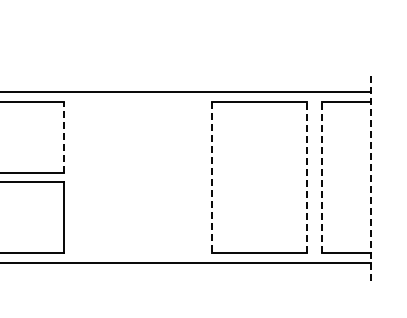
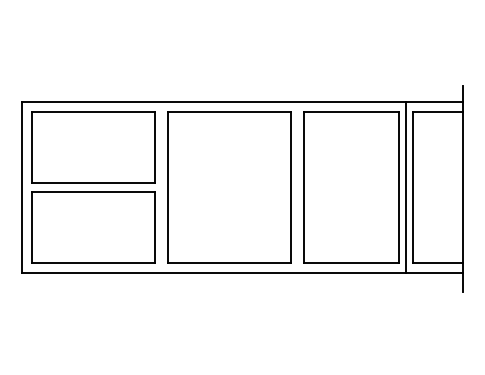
line: (64, 137) -> (155, 147), dashed -> solid
part: (138, 177) -> (229, 187), added
line: (212, 177) -> (303, 187), dashed -> solid
line: (307, 177) -> (398, 187), dashed -> solid
line: (314, 177) -> (405, 187), added
line: (322, 177) -> (413, 187), dashed -> solid
line: (371, 178) -> (462, 188), dashed -> solid

